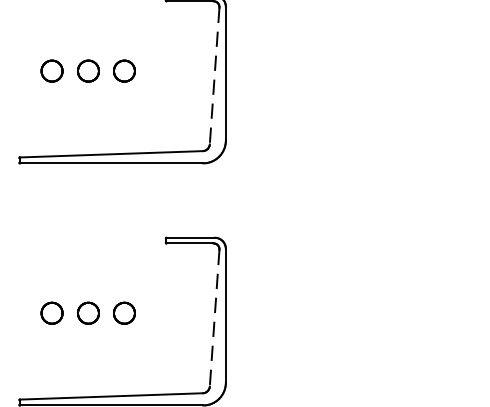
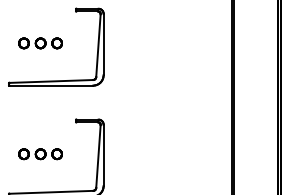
line: (214, 77) -> (98, 46), dashed -> solid
line: (214, 320) -> (98, 157), dashed -> solid

